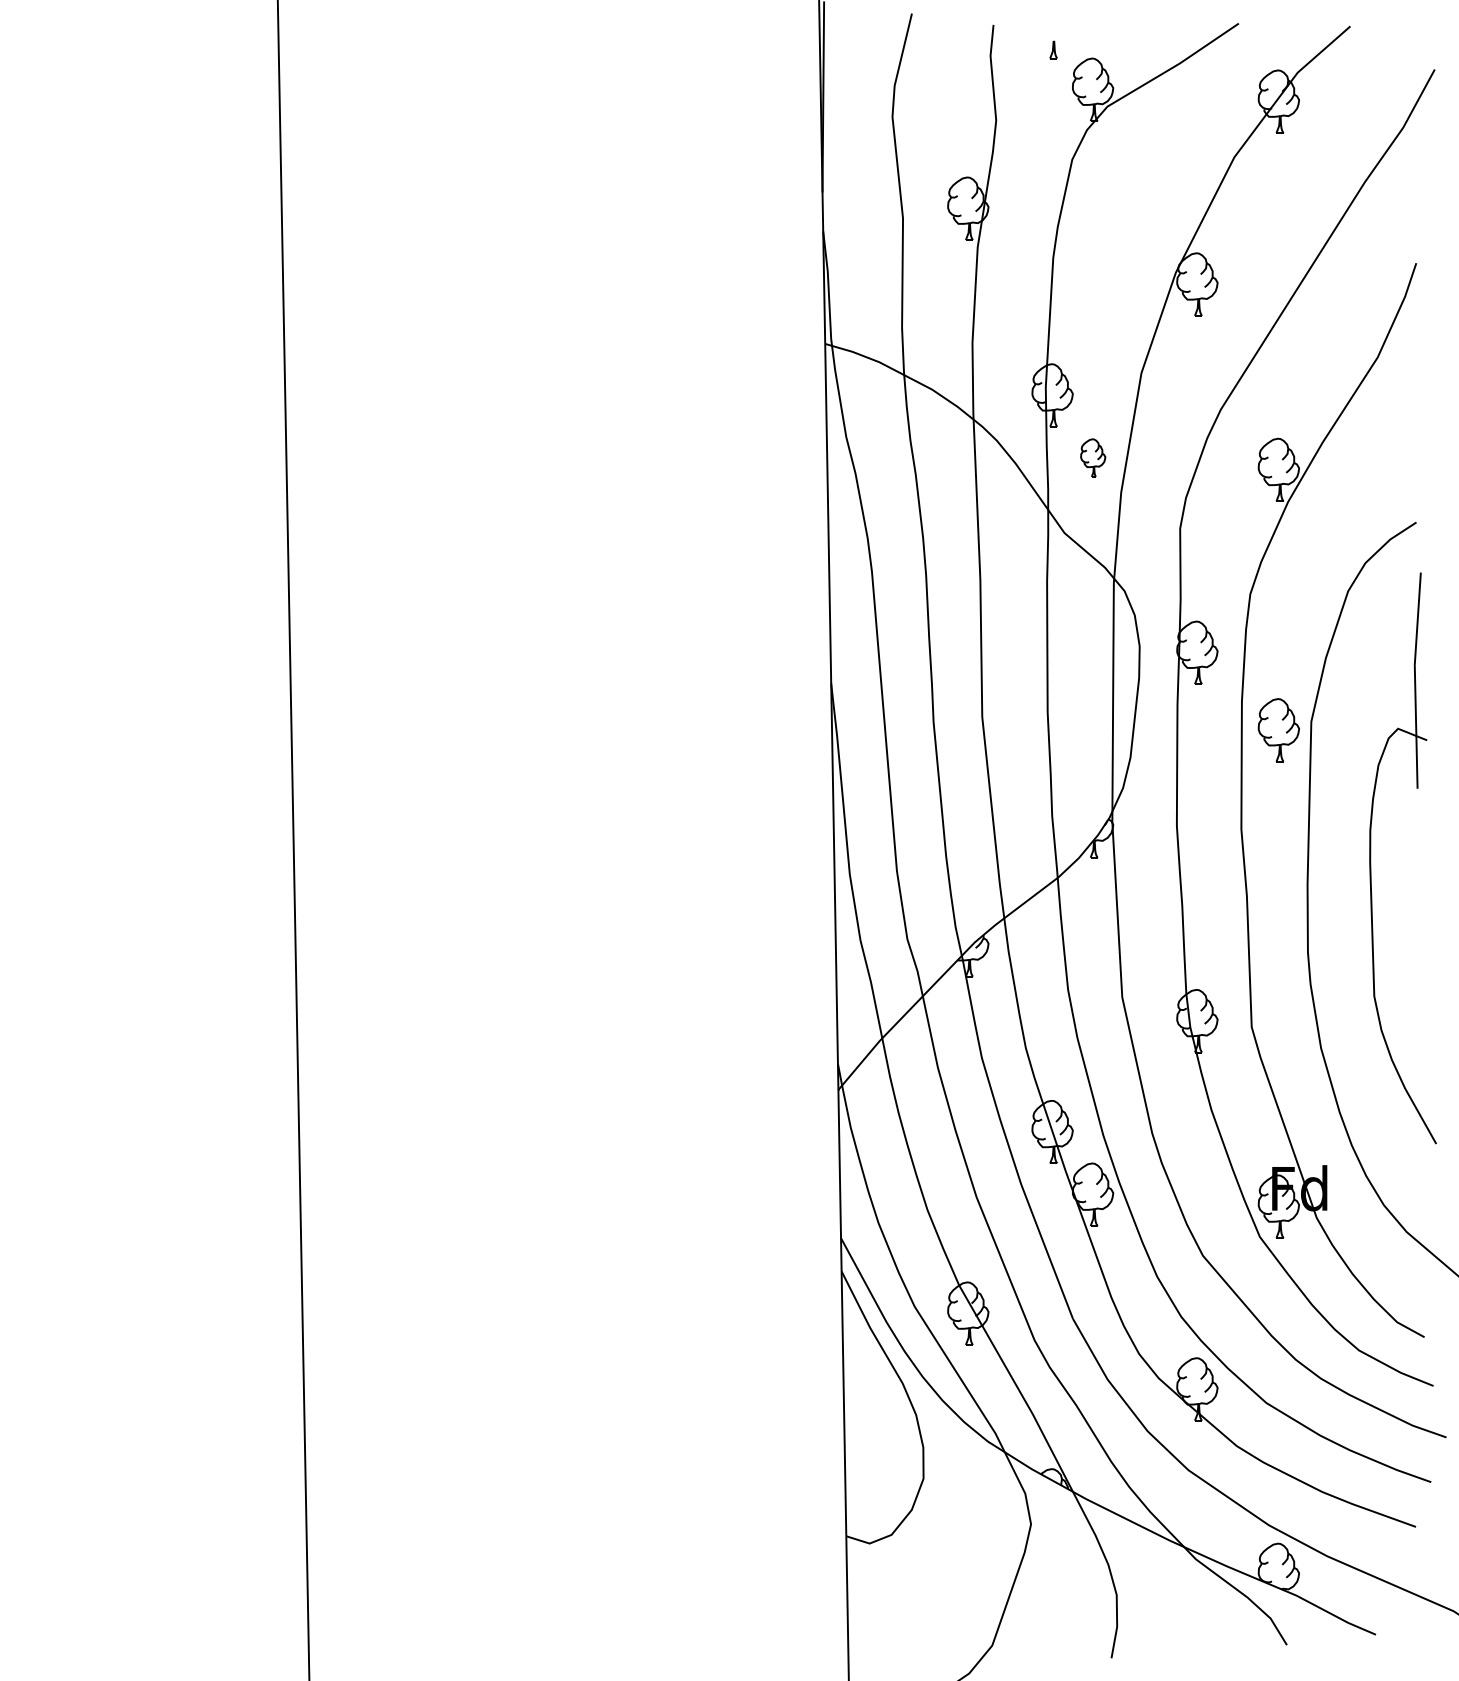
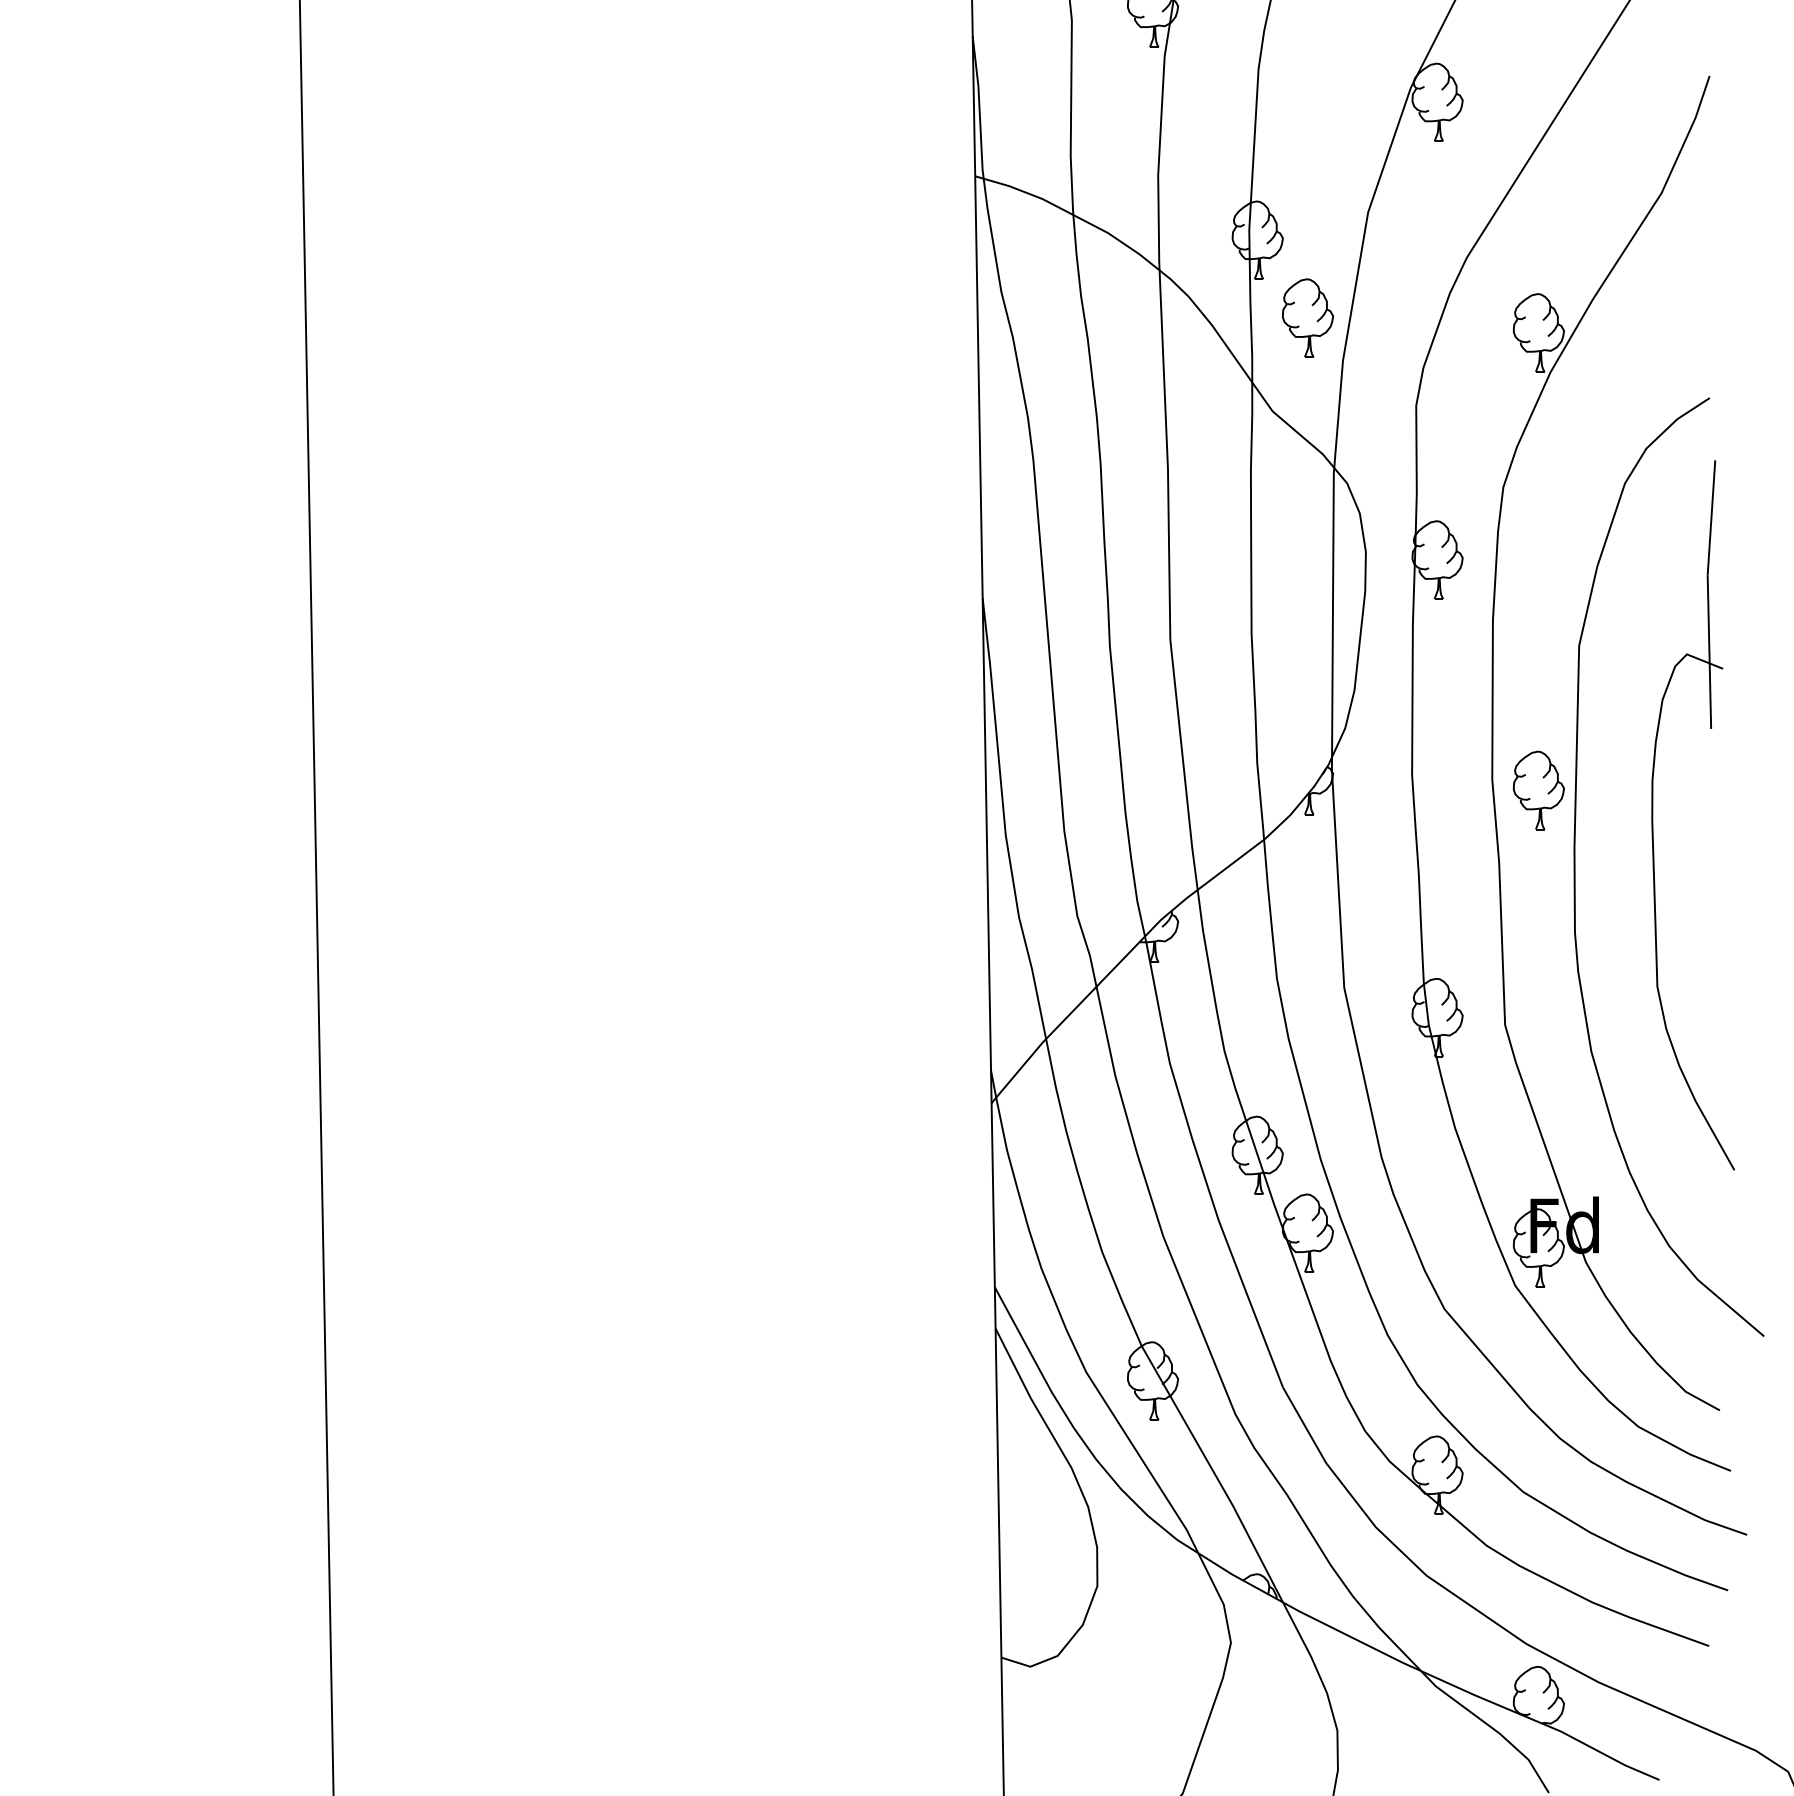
part: (1093, 457) -> (1308, 317), size x1.67
part: (1278, 730) -> (1538, 790), moved

